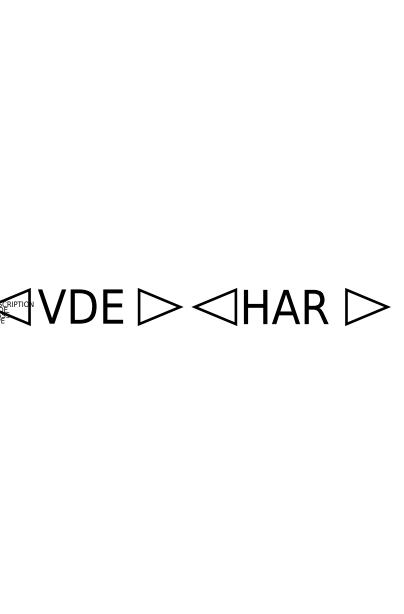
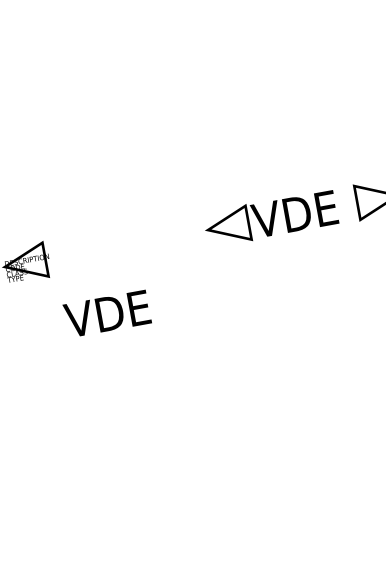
text: (80, 306) -> (107, 313), moved
part: (159, 306) -> (173, 235), removed
text: (284, 306) -> (296, 213), HAR -> VDE

